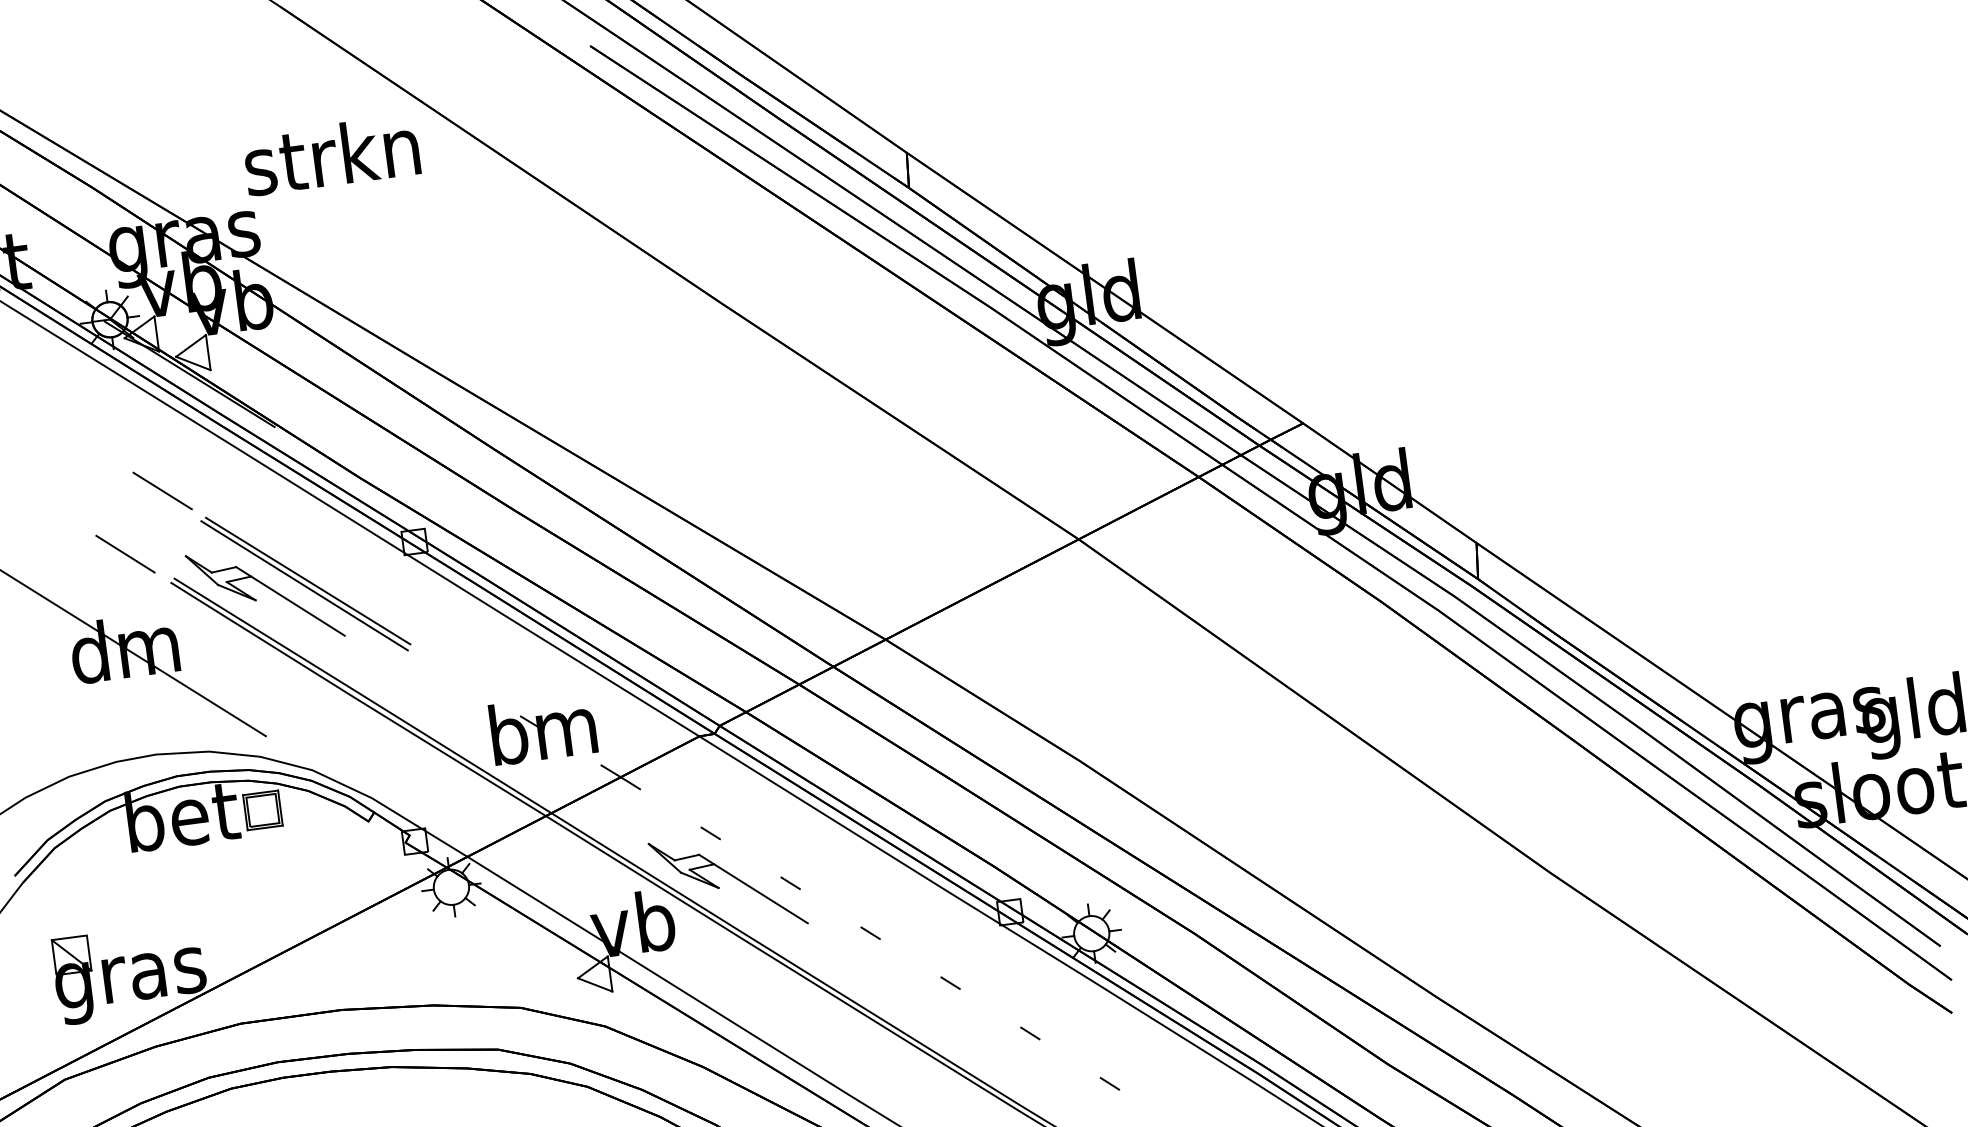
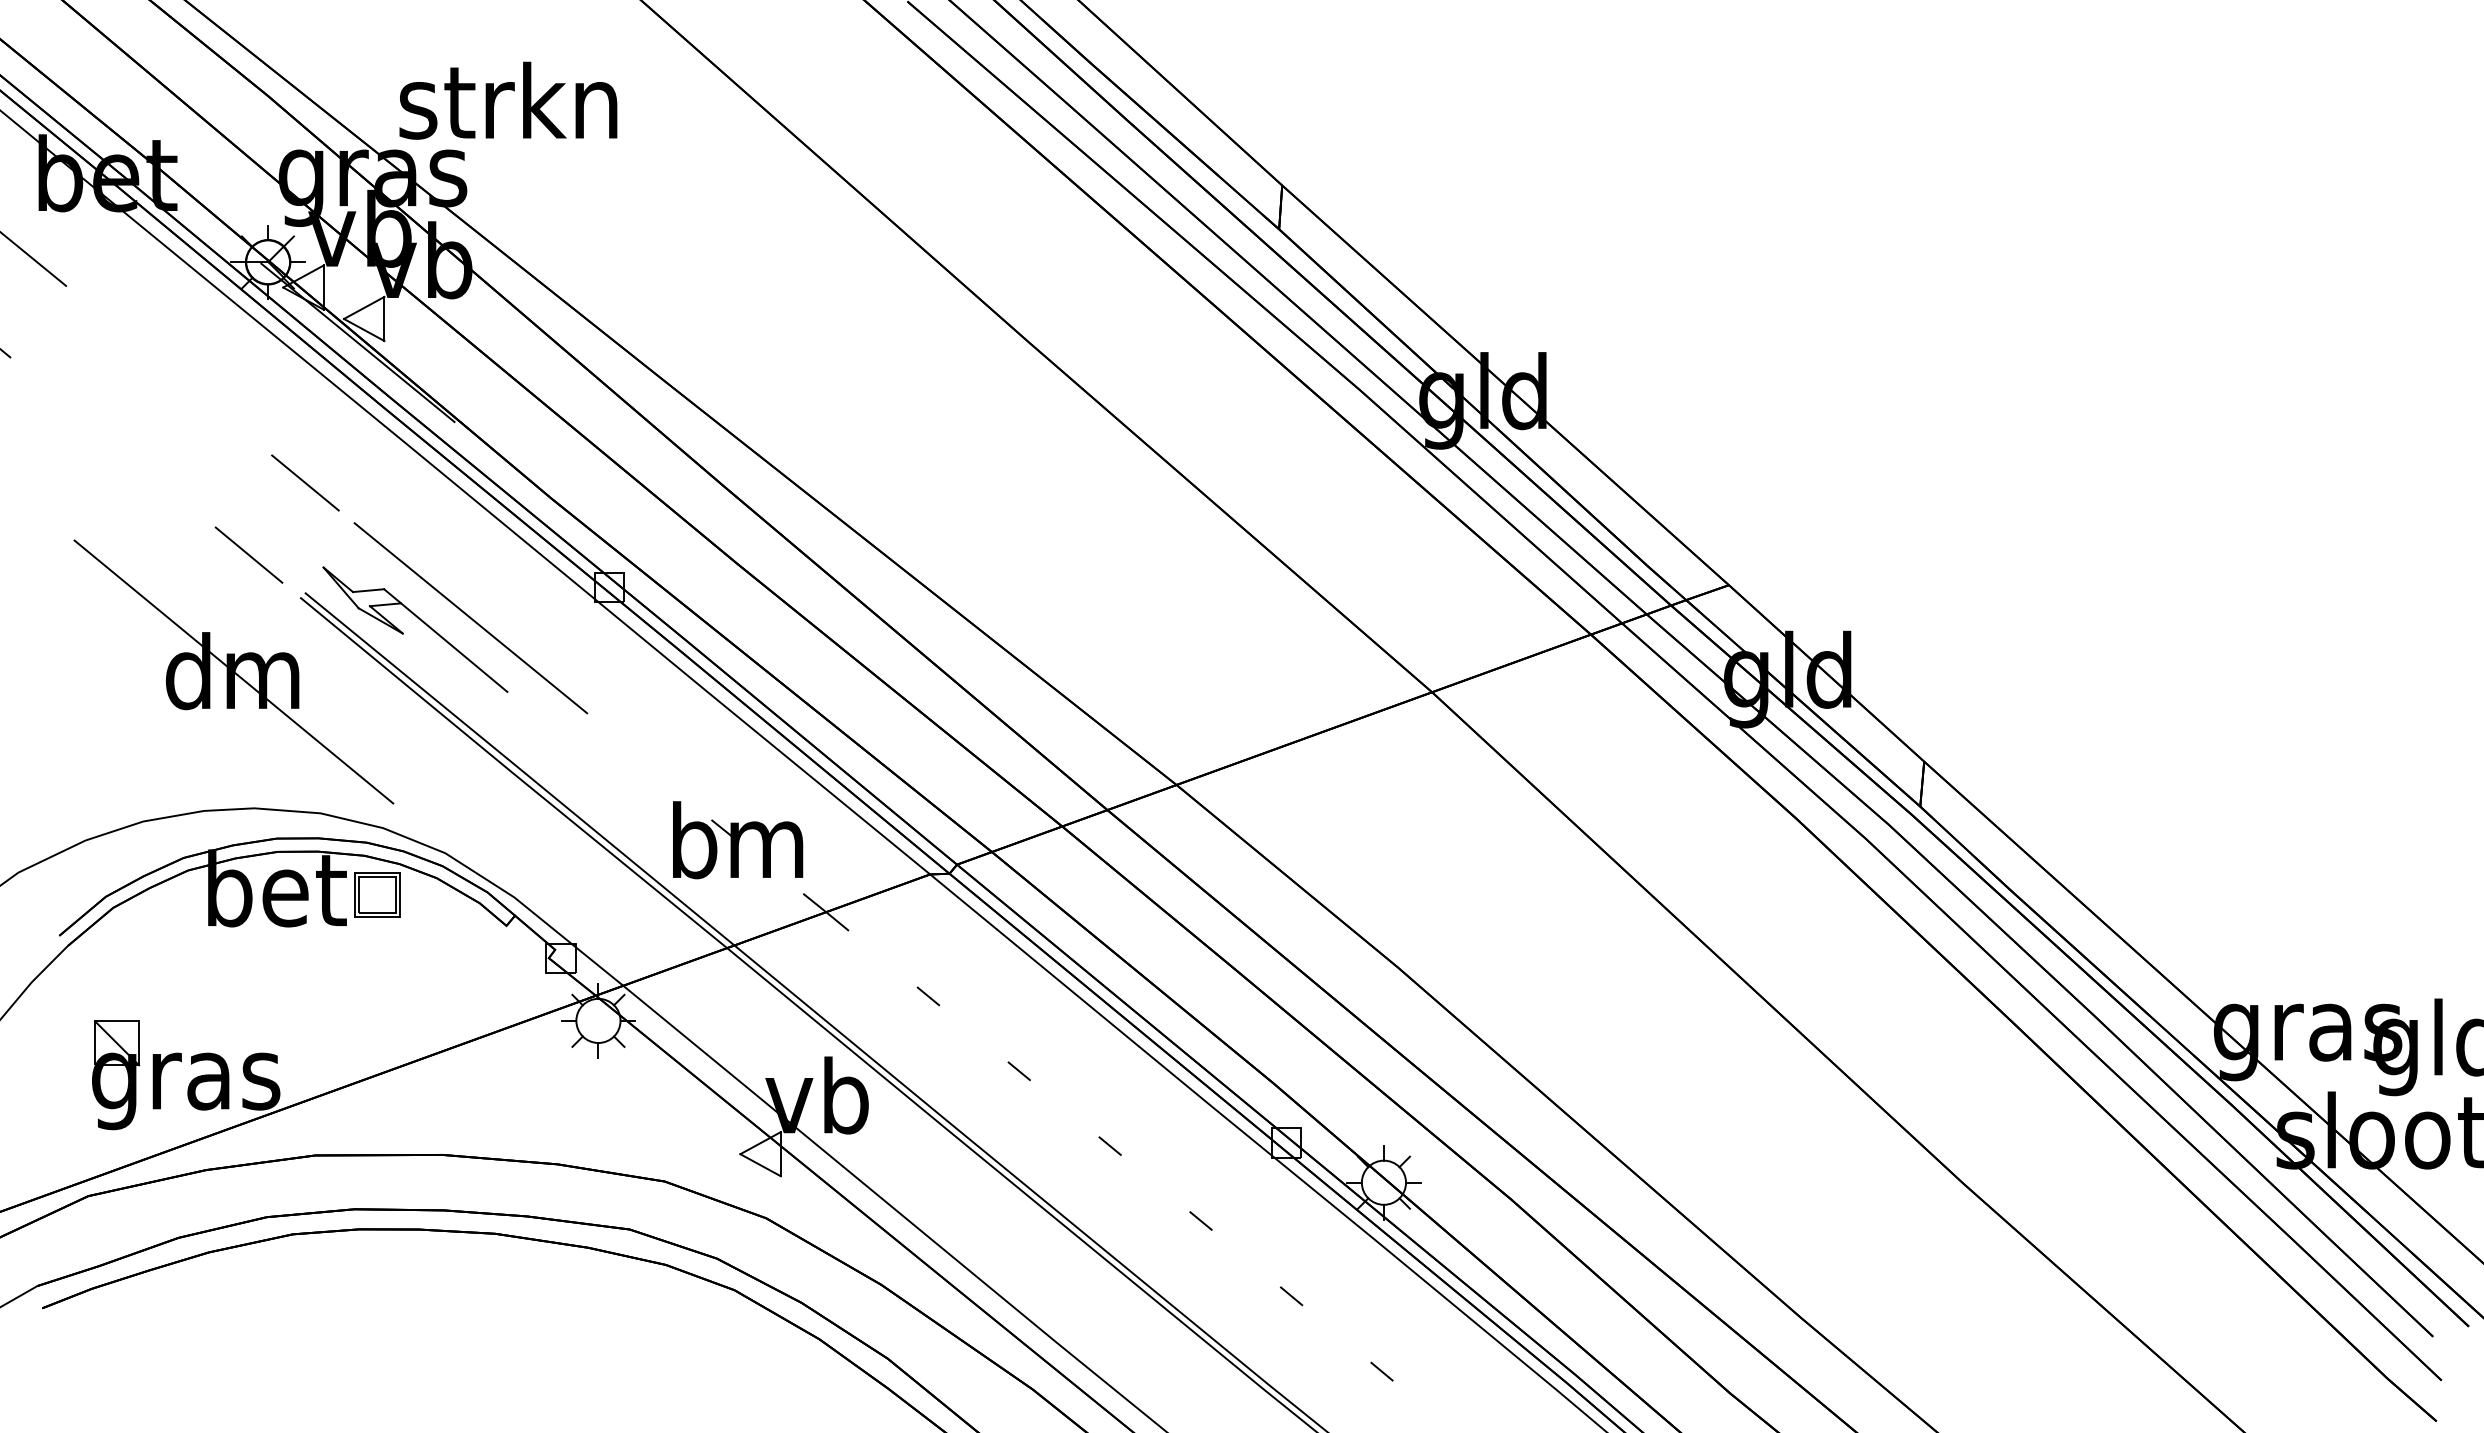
text: (331, 155) -> (508, 100), moved
line: (304, 585) -> (465, 623), removed
part: (730, 876) -> (946, 1052), removed

